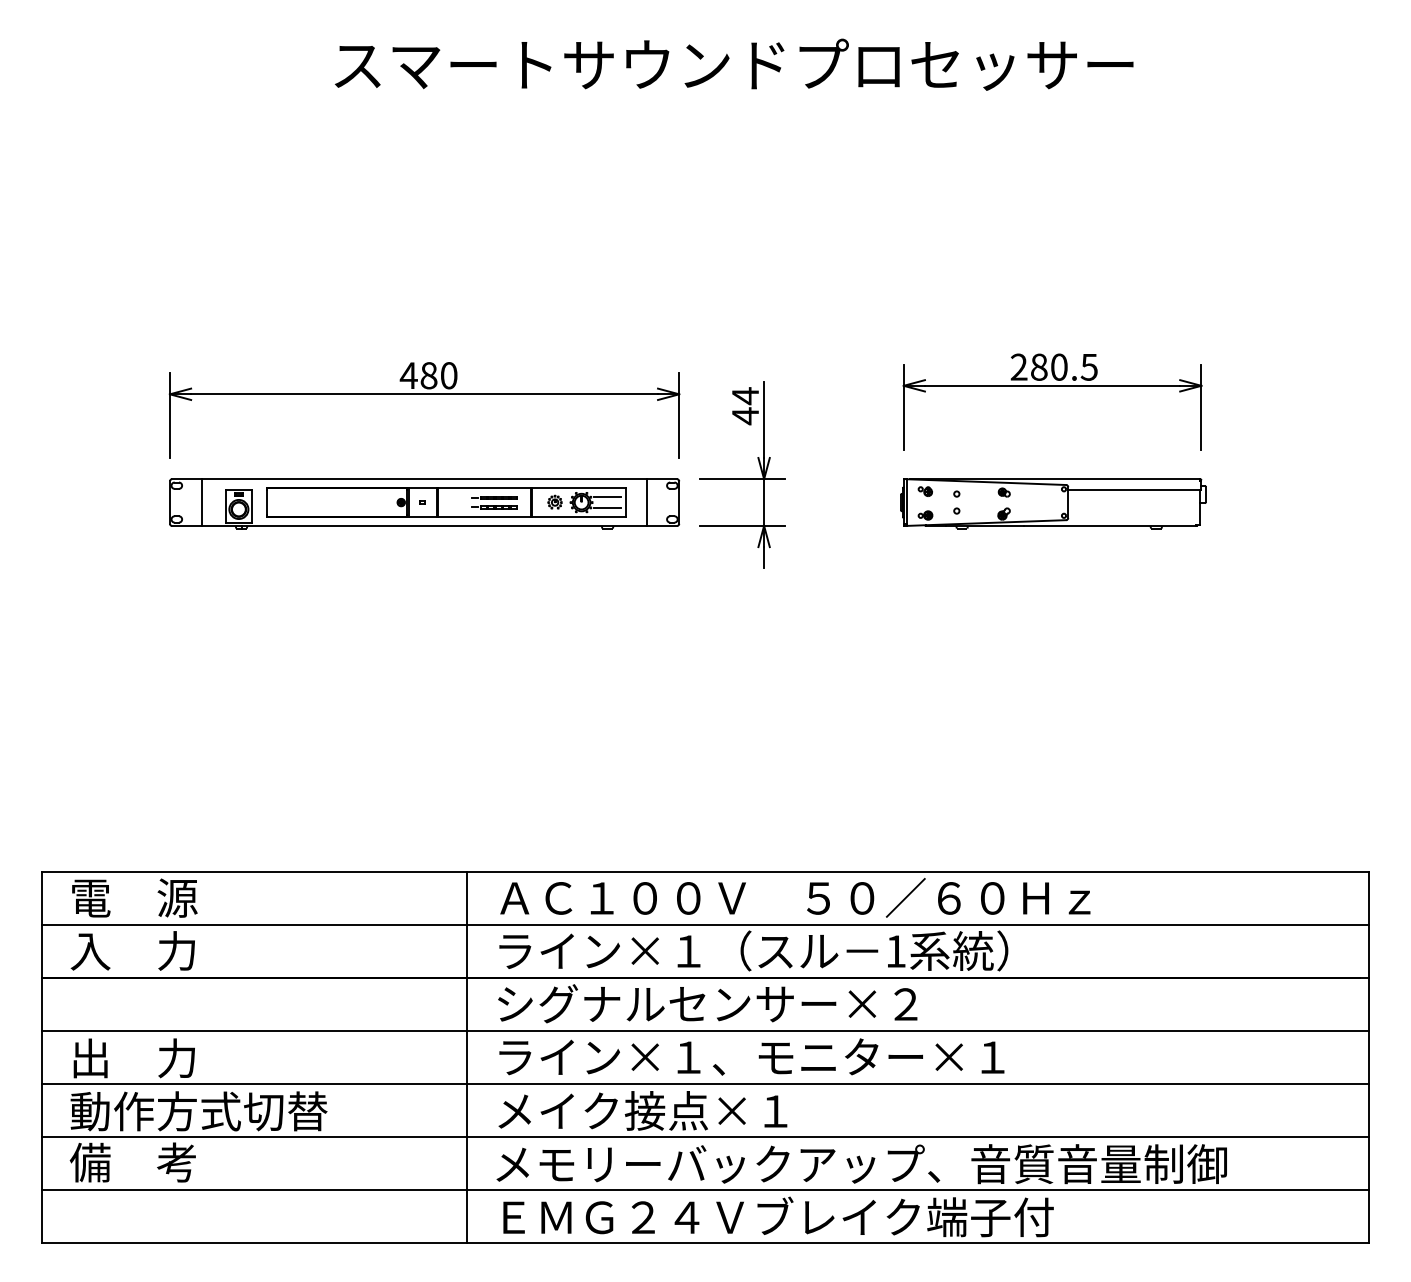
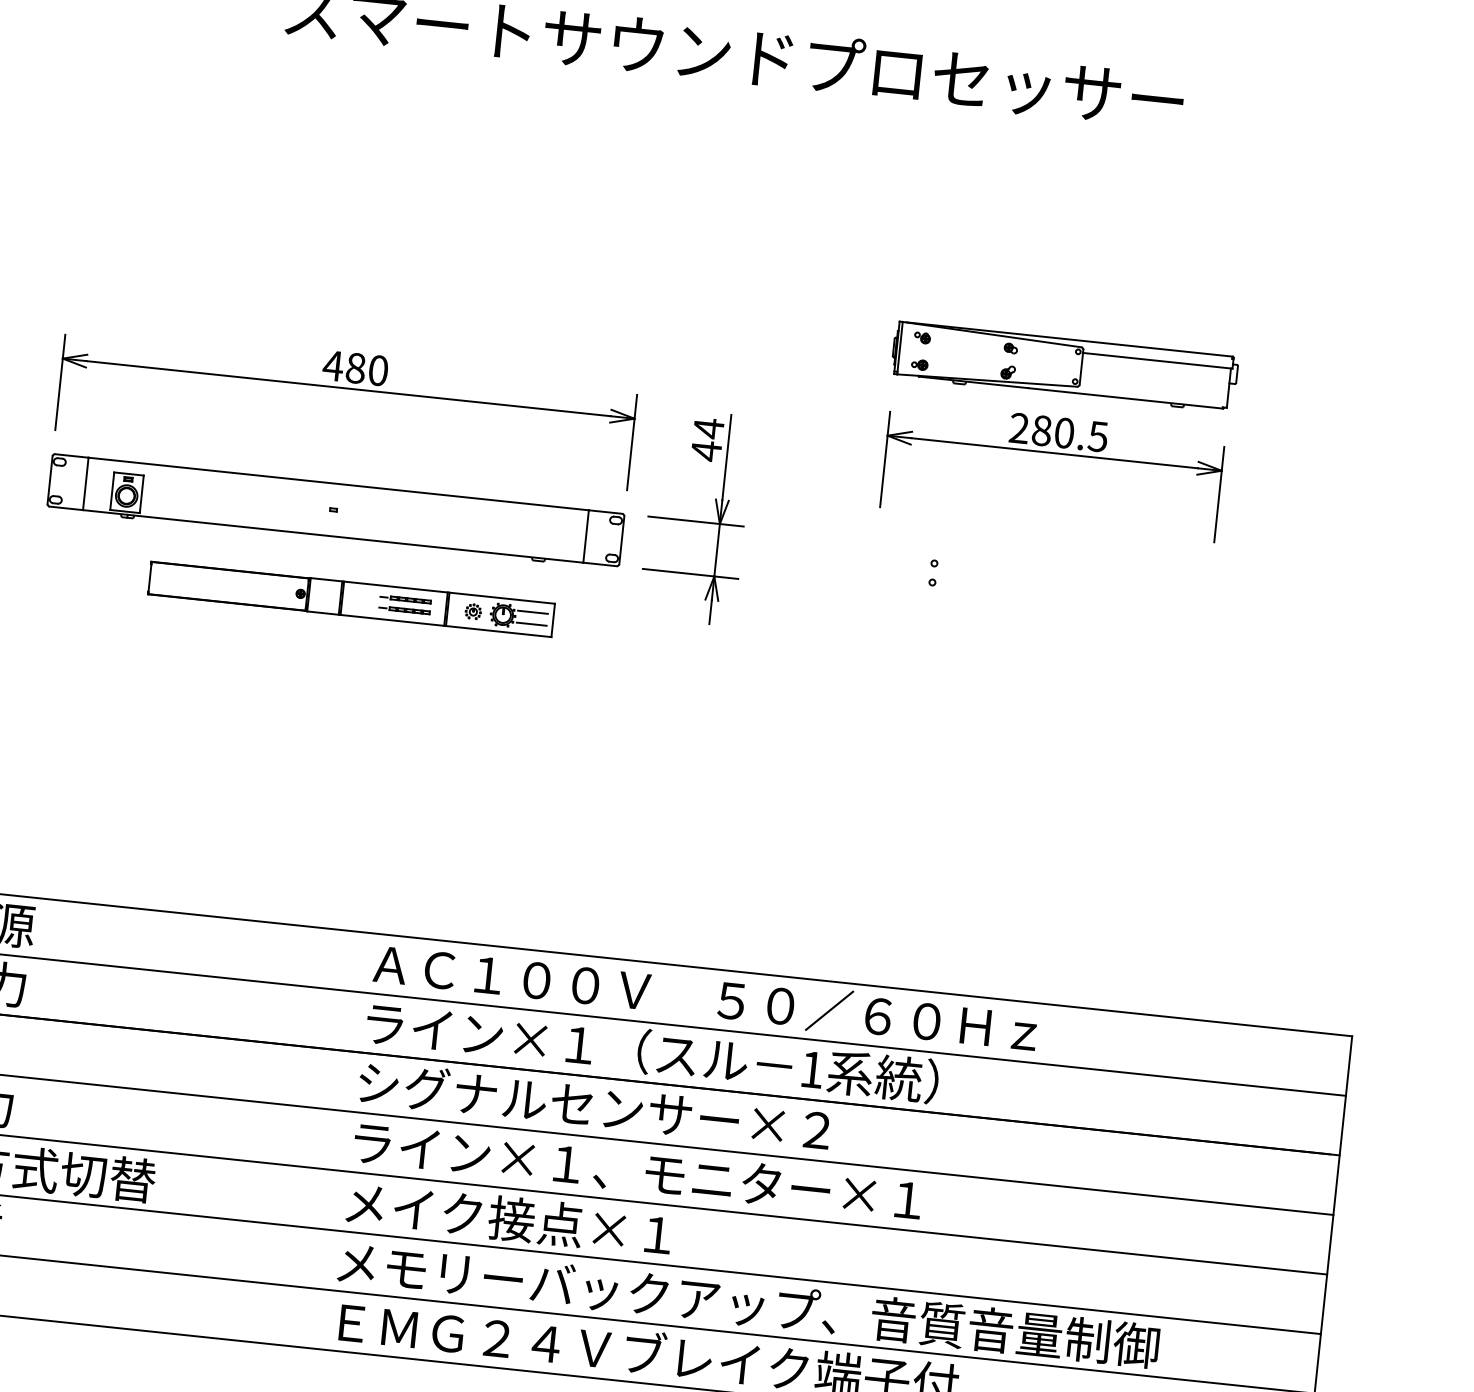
part: (446, 502) -> (351, 599), moved
part: (1053, 503) -> (1064, 366), moved
line: (466, 1057) -> (317, 1138), removed

